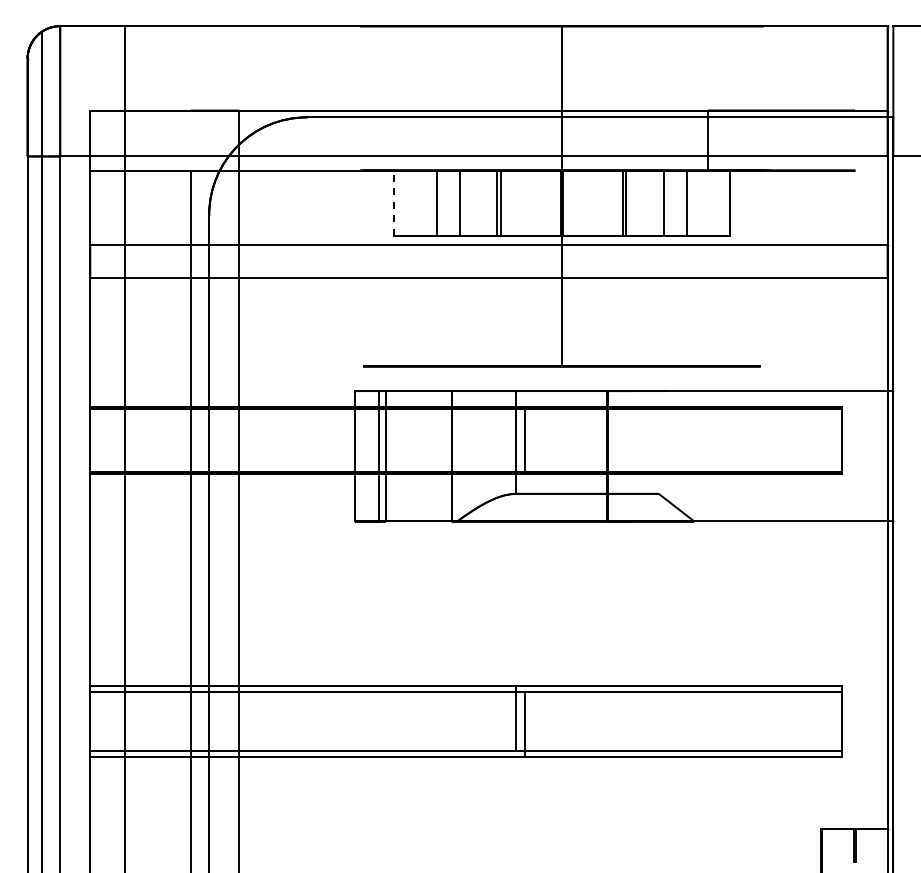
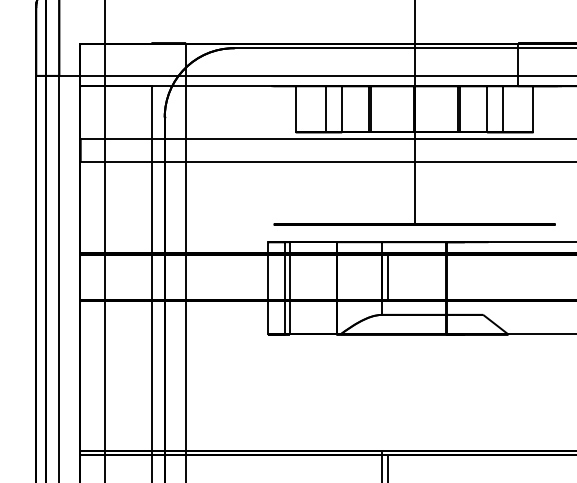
line: (394, 203) -> (296, 109), dashed -> solid

